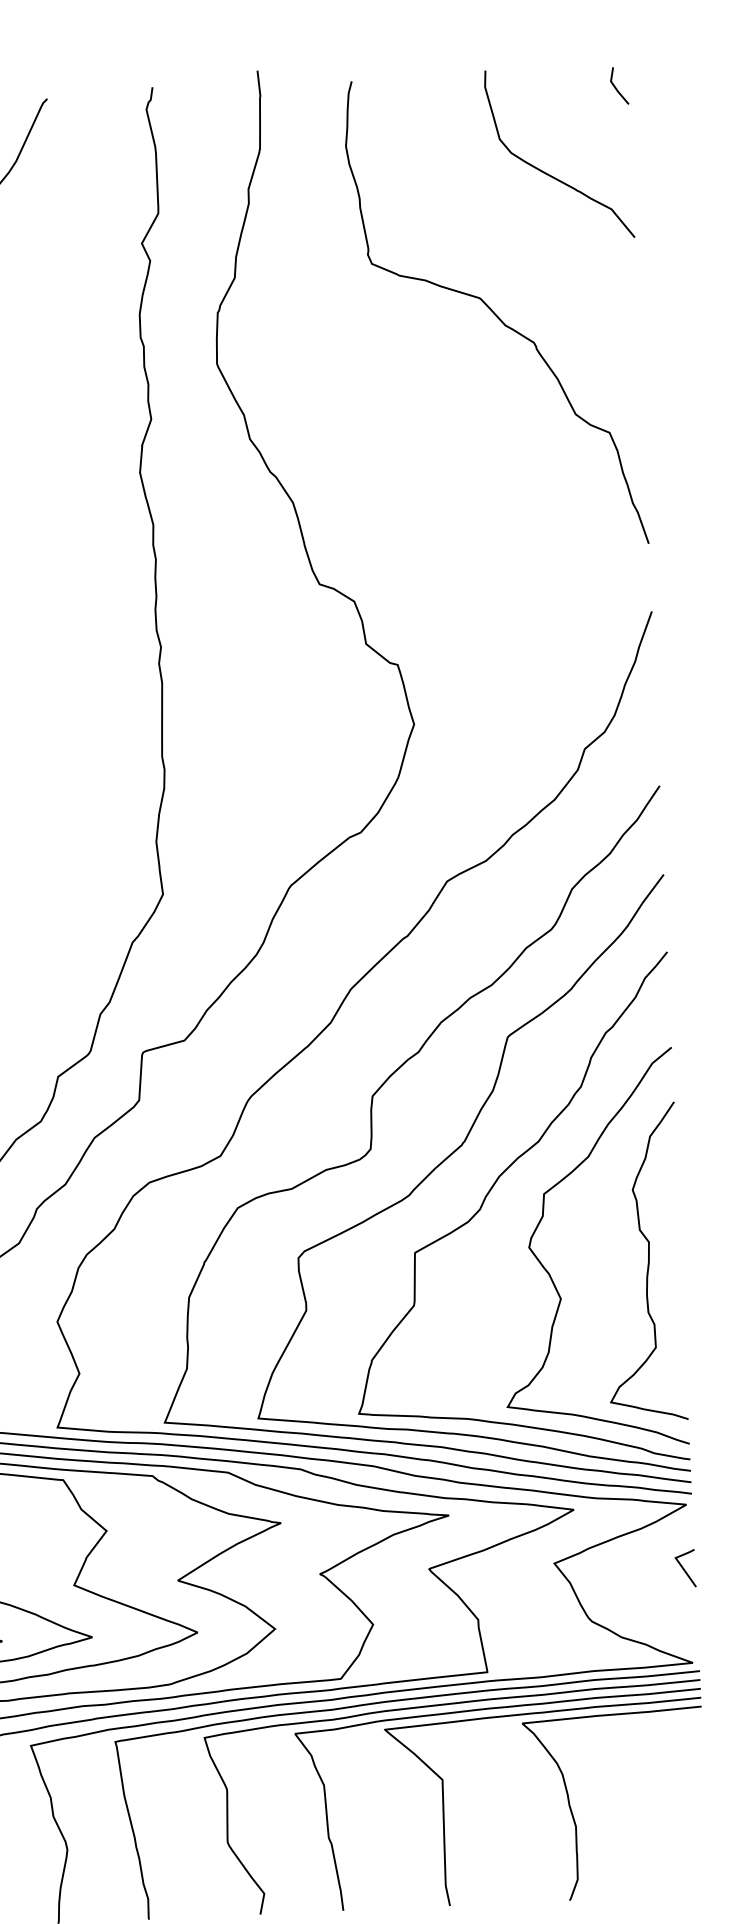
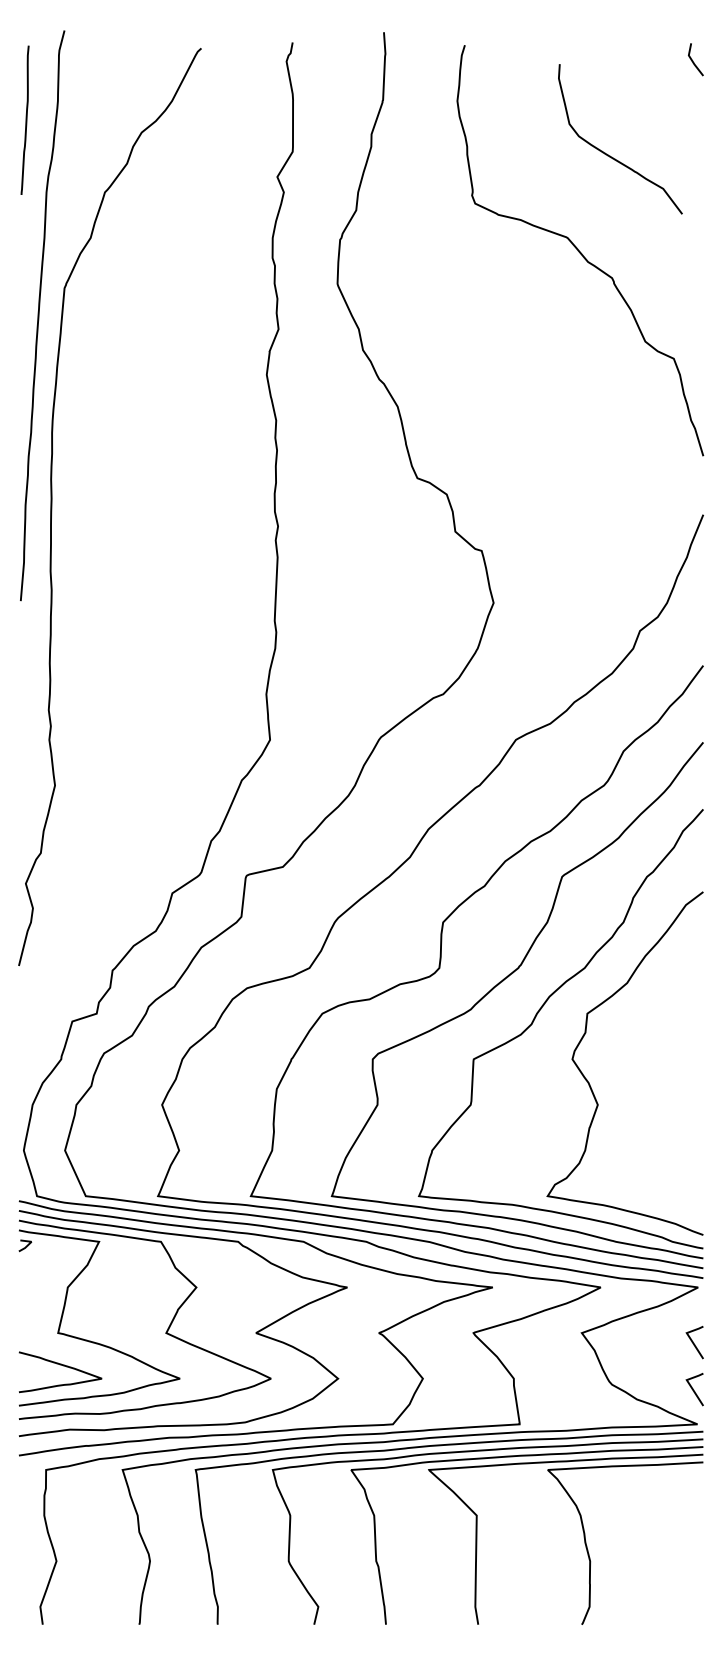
curve: (548, 173) -> (610, 155), moved
curve: (648, 1262) -> (674, 1076), removed
line: (686, 1622) -> (693, 1389), added

